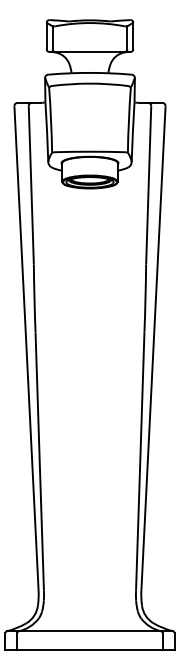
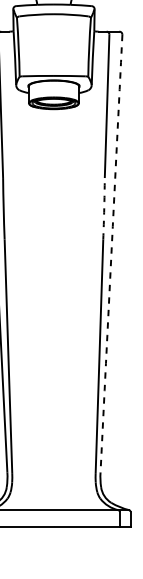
arc: (145, 298) -> (104, 208), solid -> dashed
arc: (153, 348) -> (111, 254), solid -> dashed

